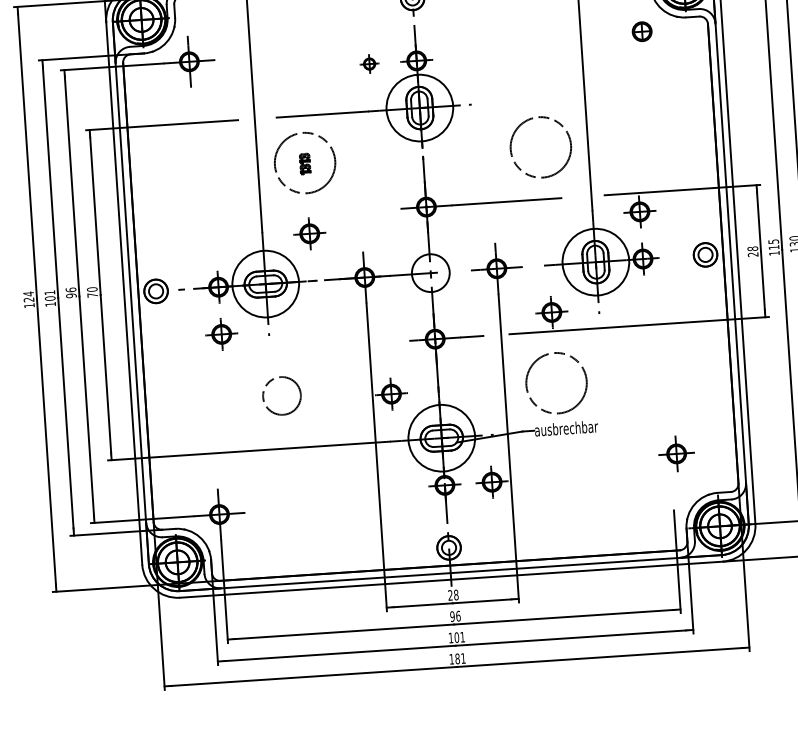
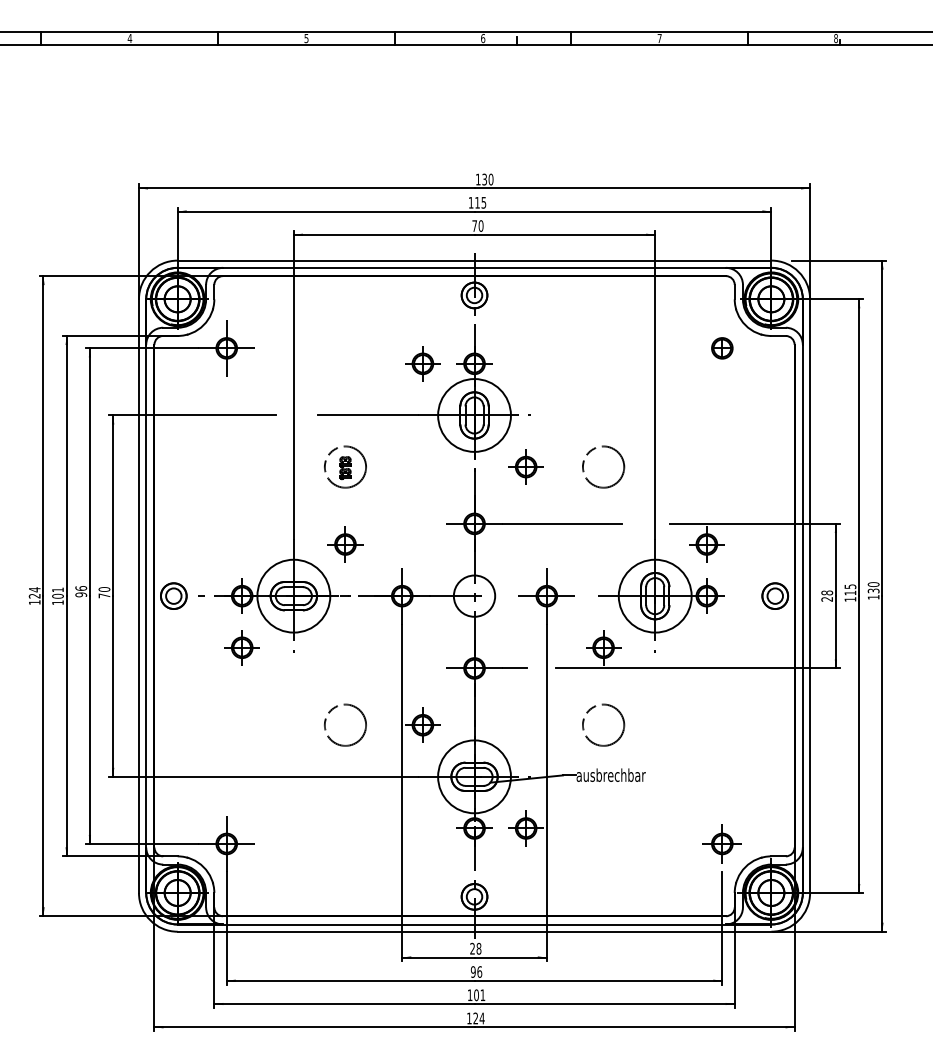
part: (369, 63) -> (422, 363), size x1.67
circle: (540, 146) -> (603, 466), size x0.62
part: (469, 151) -> (525, 466), added
circle: (305, 162) -> (345, 466), size x0.62
circle: (556, 382) -> (603, 724), size x0.62
circle: (281, 395) -> (345, 724), moved
part: (675, 453) -> (721, 843), moved
text: (460, 658) -> (478, 1018), 181 -> 124

